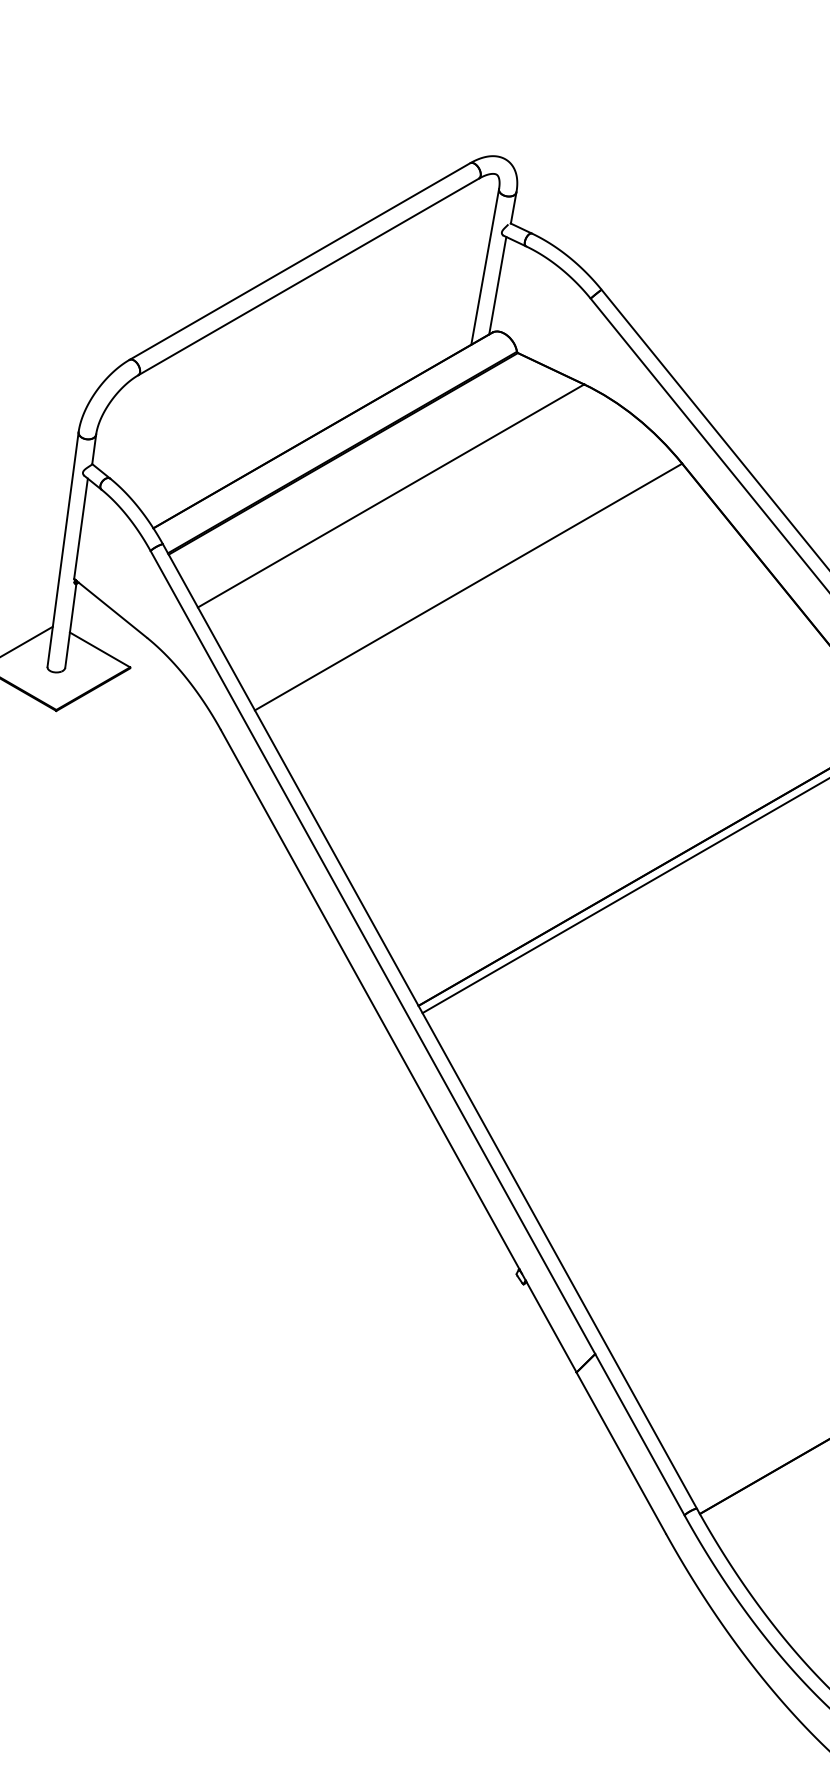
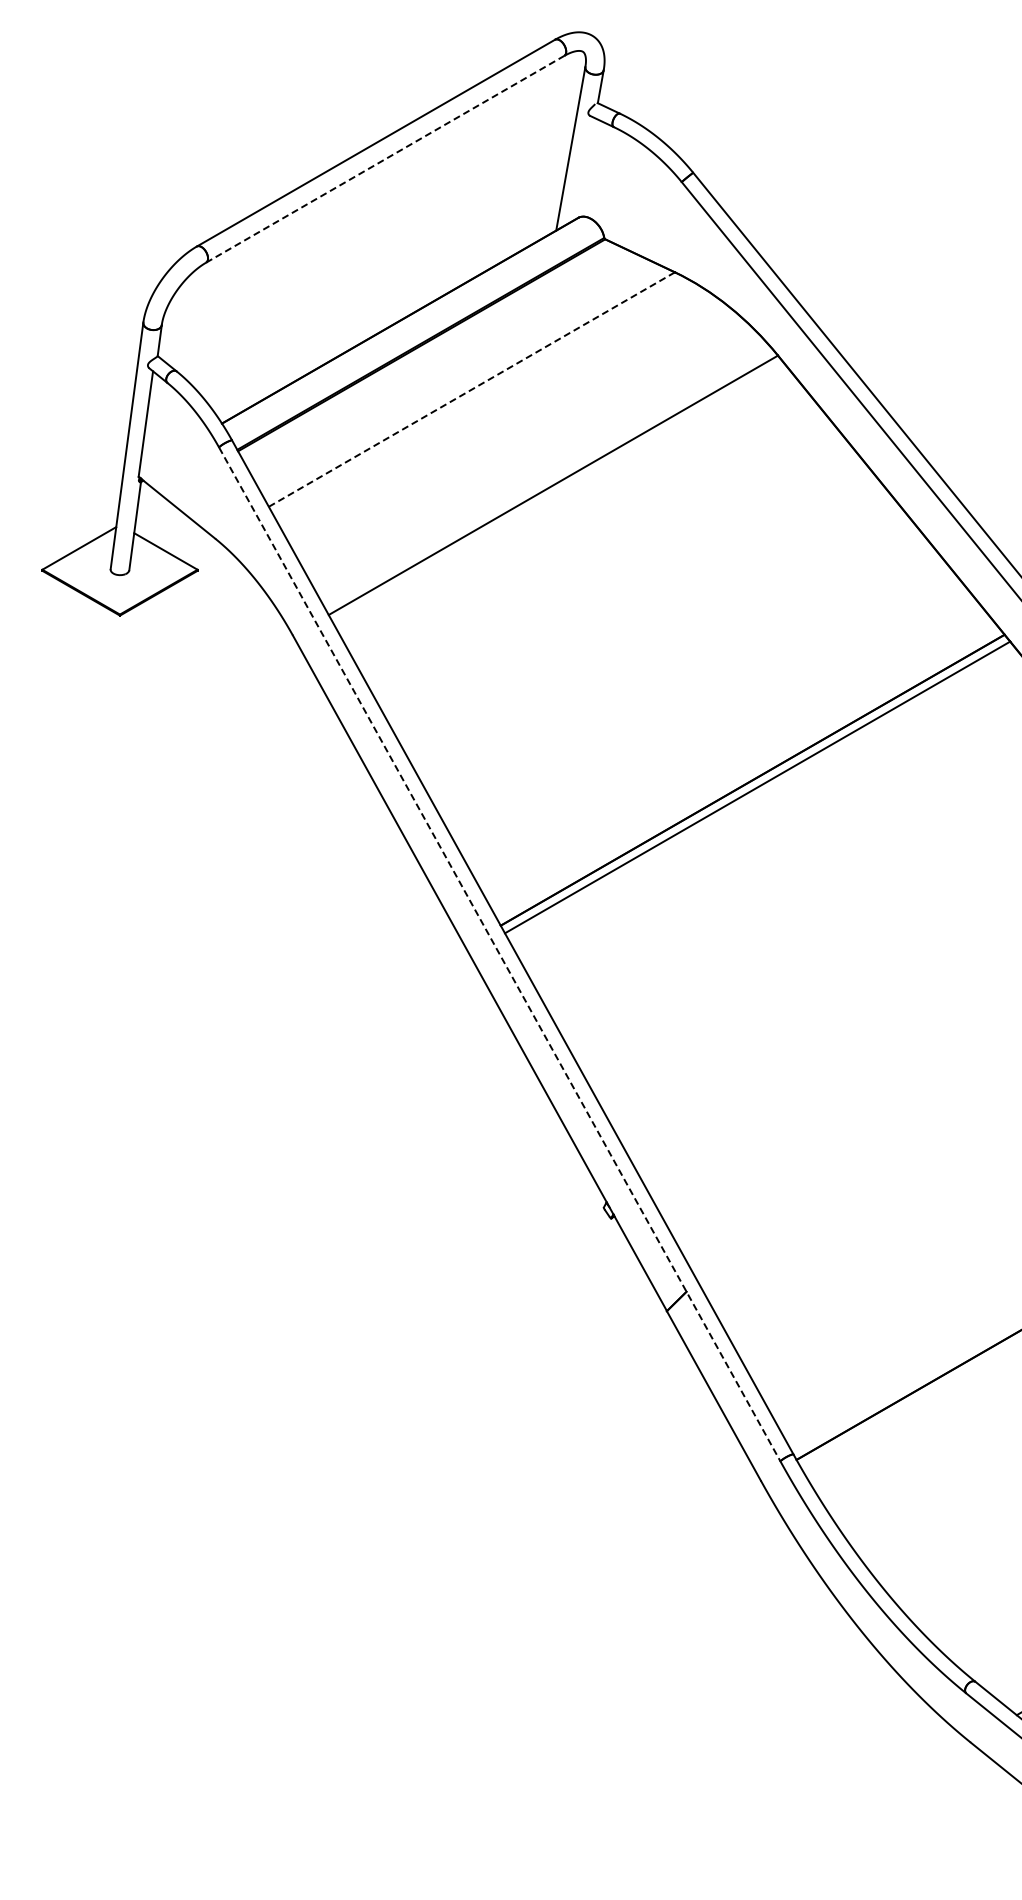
line: (308, 277) -> (385, 159), solid -> dashed
line: (498, 285) -> (584, 168), removed
line: (390, 495) -> (471, 389), solid -> dashed
line: (418, 1034) -> (500, 955), solid -> dashed

